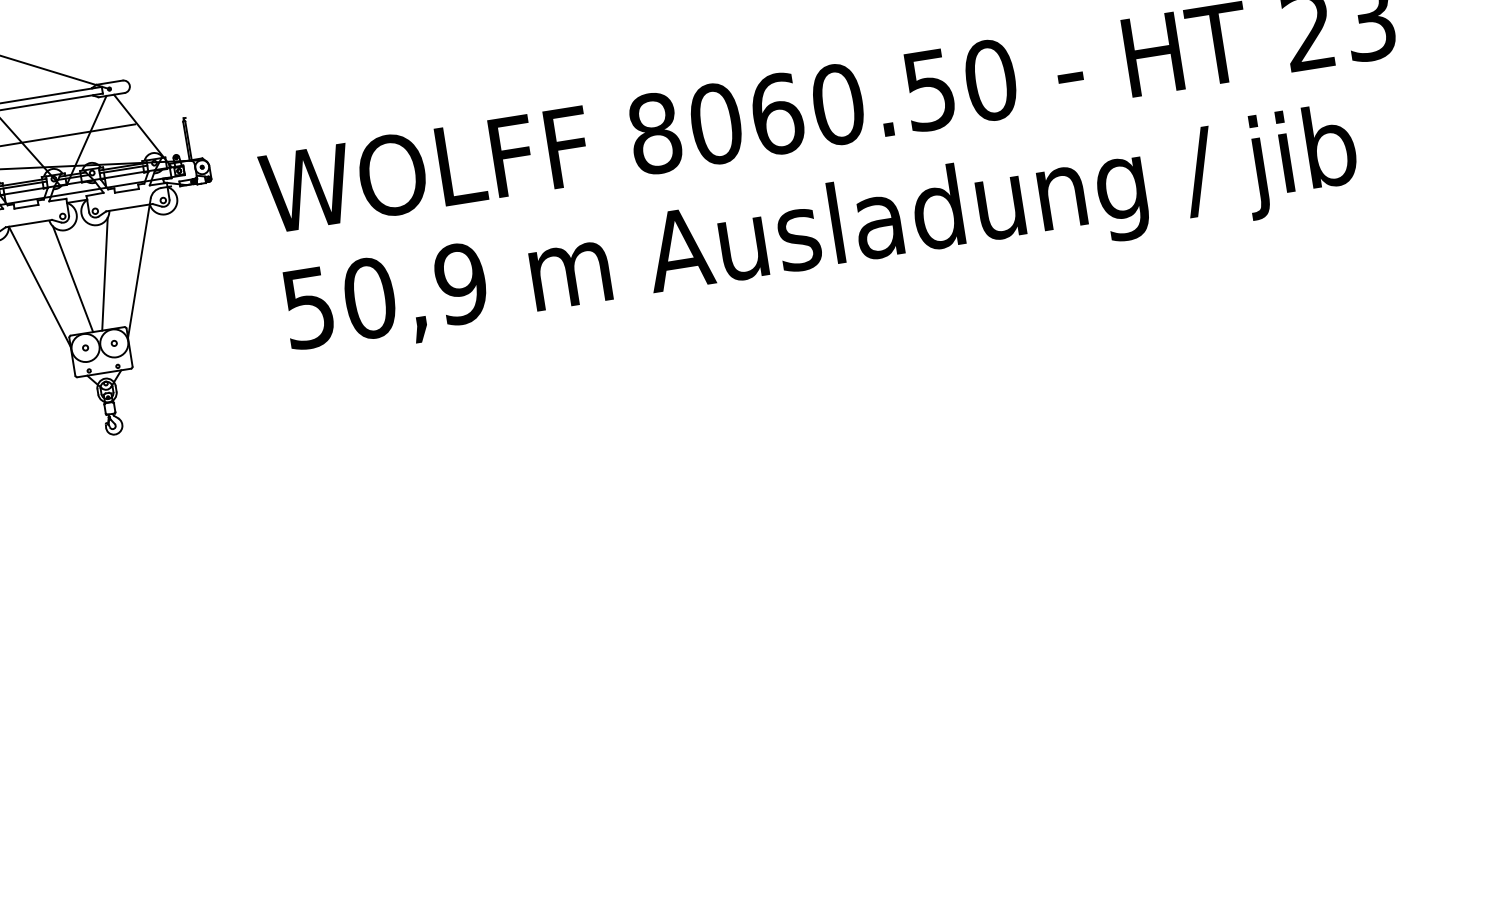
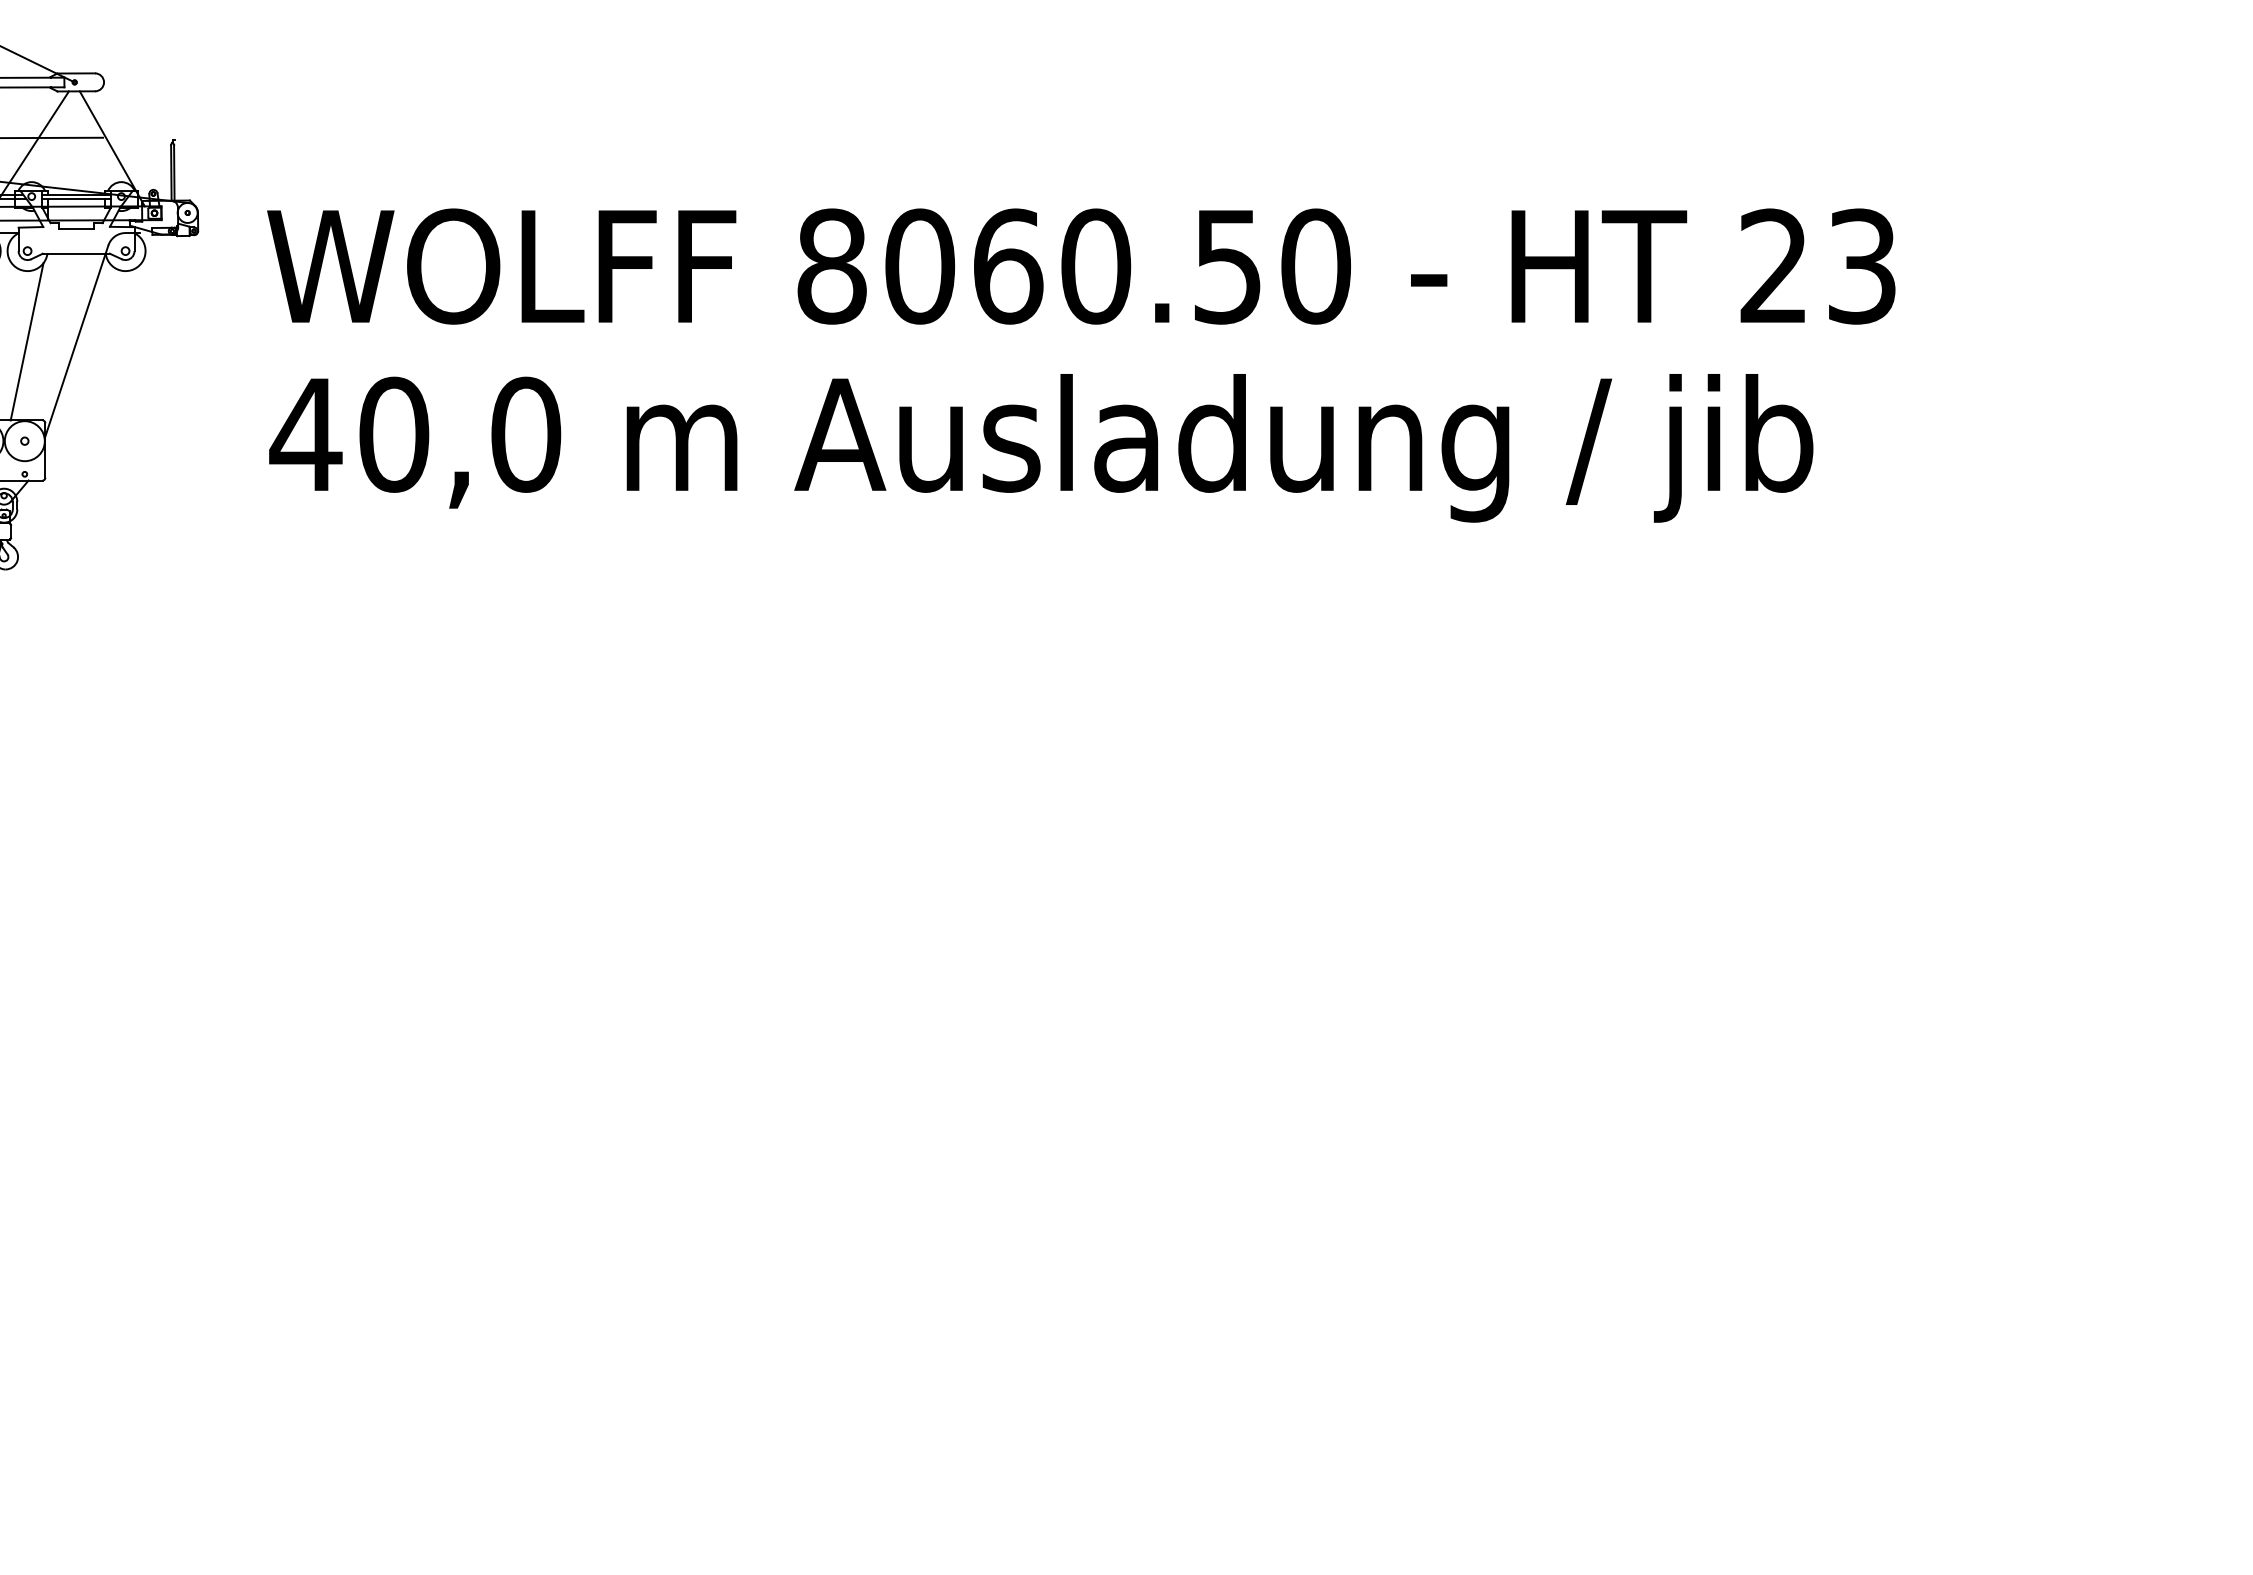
text: (384, 295) -> (415, 434), 50,9 -> 40,0

